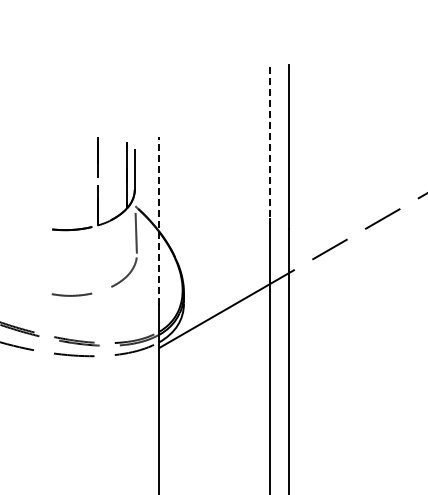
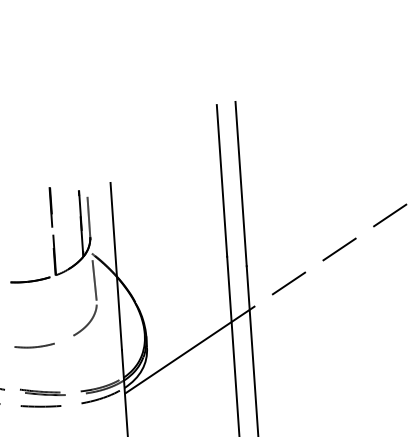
line: (270, 142) -> (222, 180), dashed -> solid
line: (158, 220) -> (115, 266), dashed -> solid

